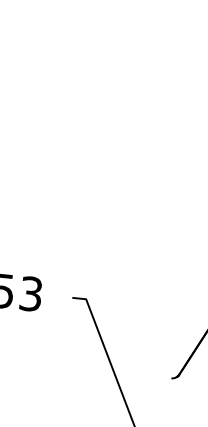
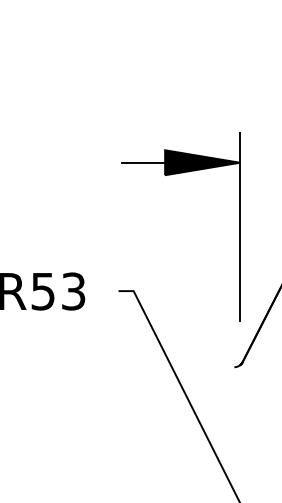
part: (131, 196) -> (171, 175), added

